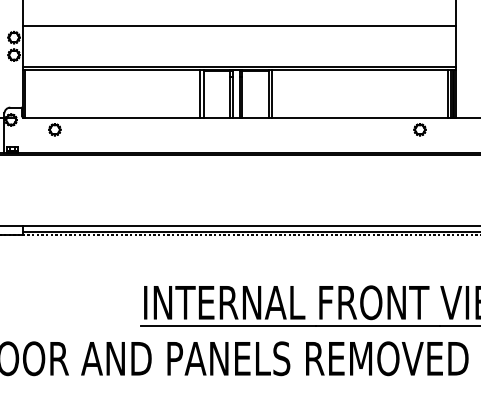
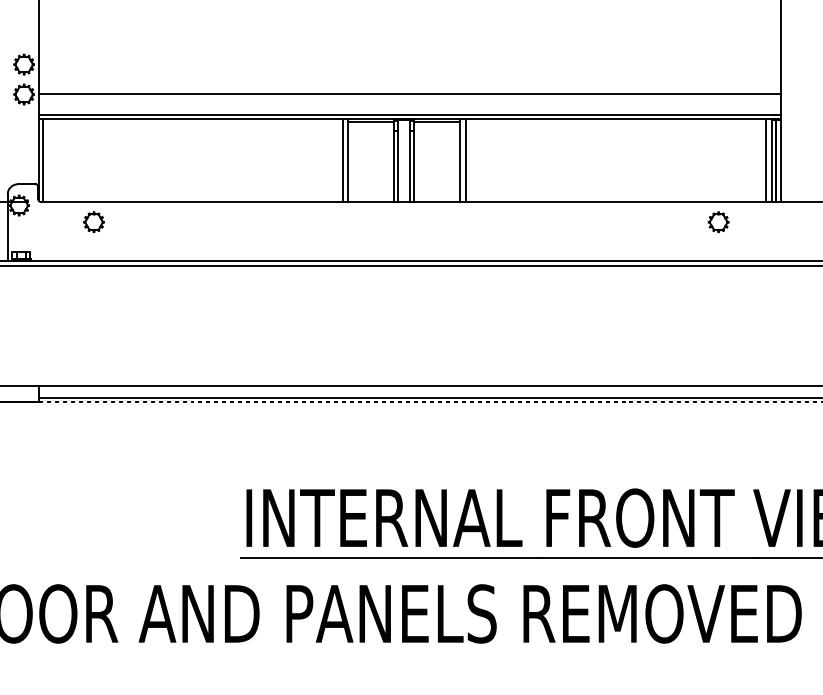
line: (239, 25) -> (409, 93), moved

